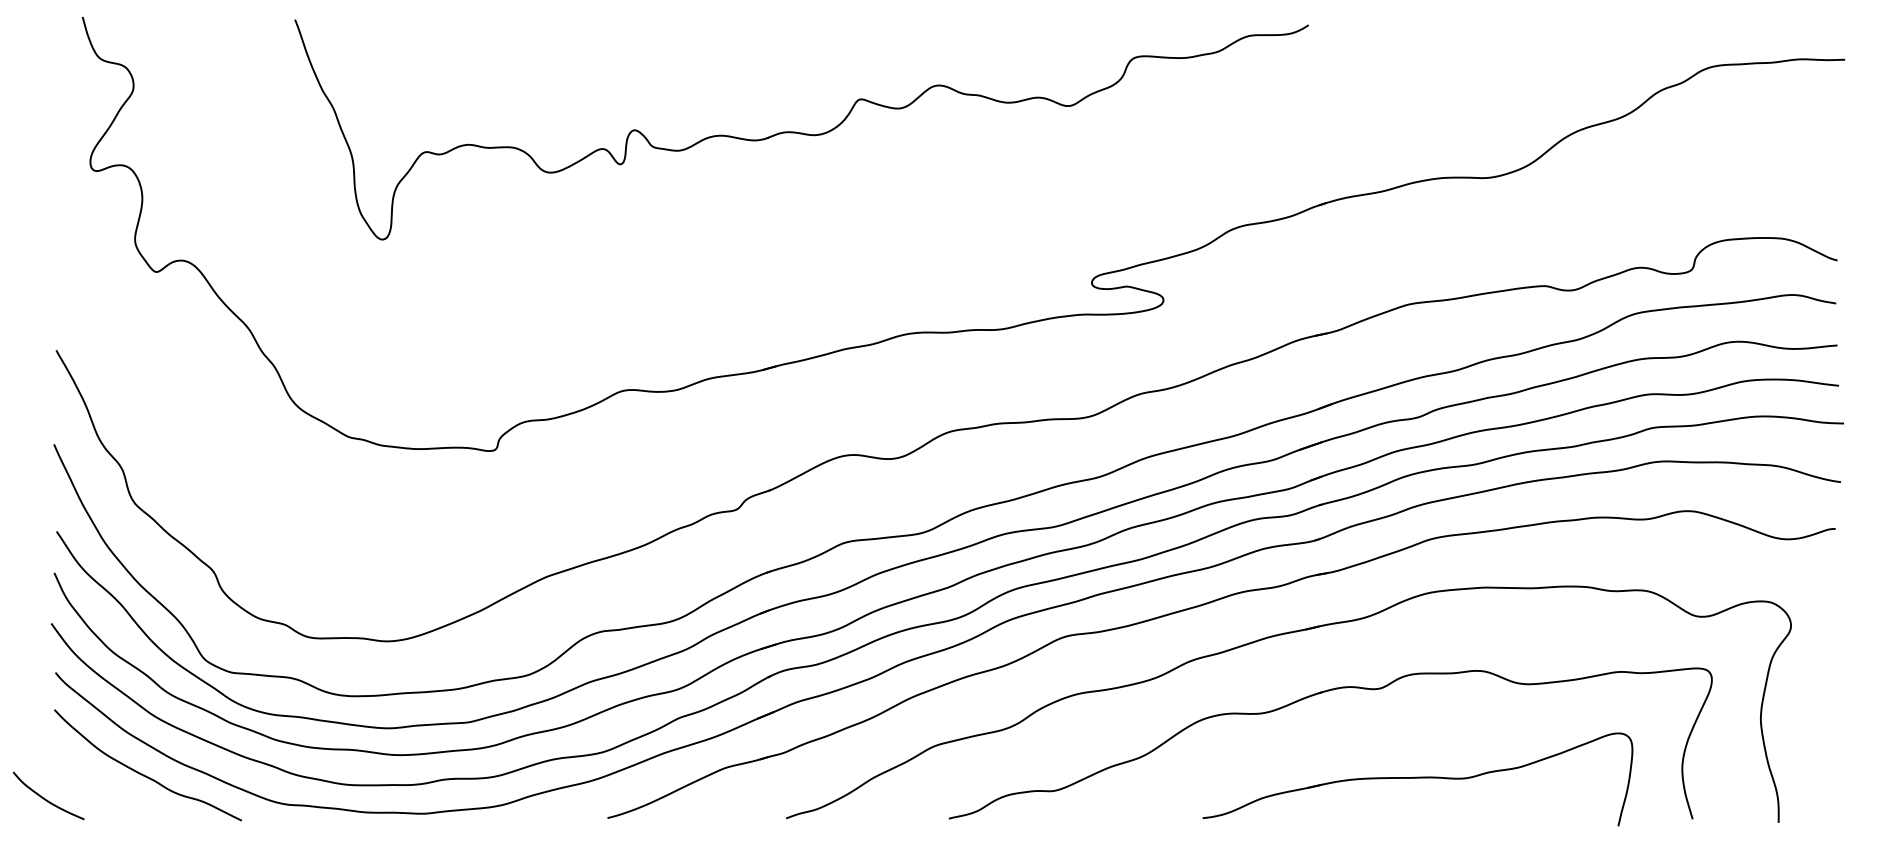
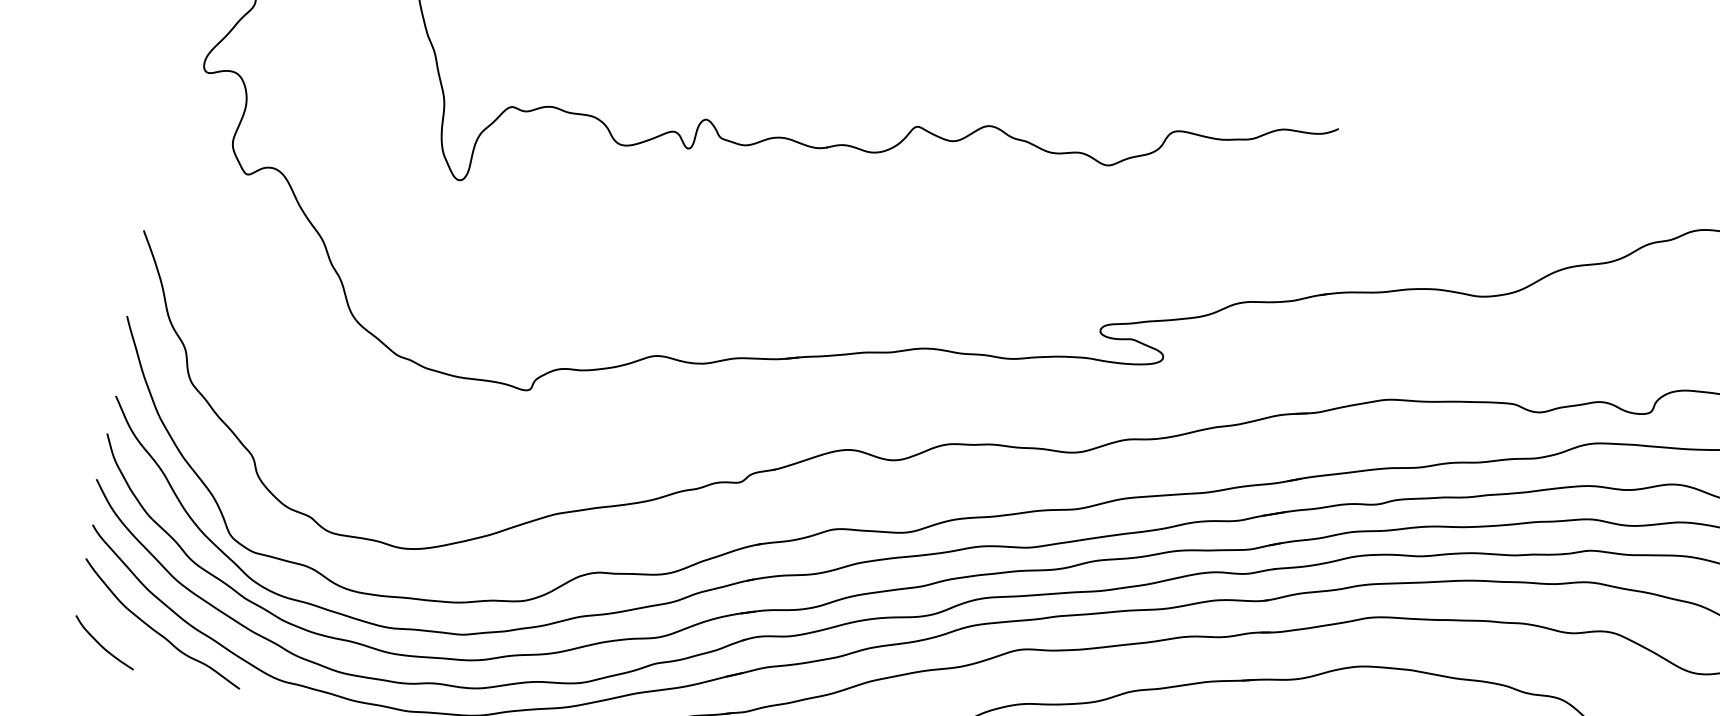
curve: (45, 798) -> (101, 644), moved

